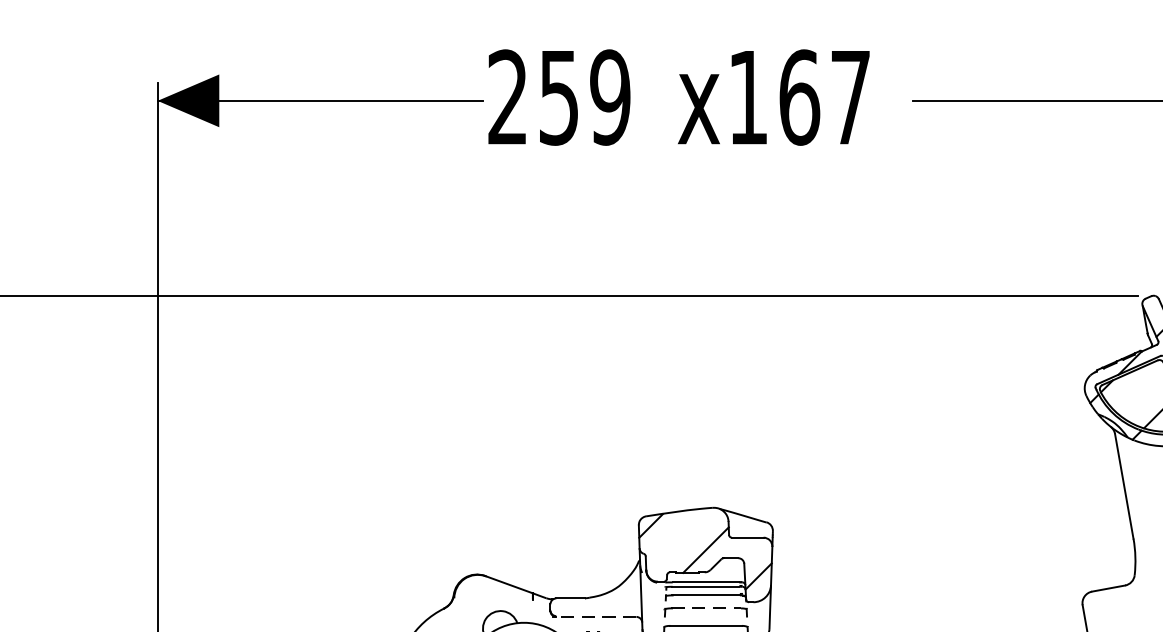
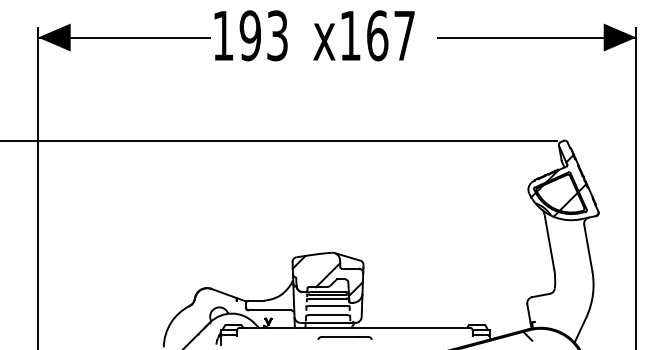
text: (559, 96) -> (250, 35), 259 -> 193
line: (706, 607) -> (328, 305), dashed -> solid
line: (595, 616) -> (269, 310), dashed -> solid

